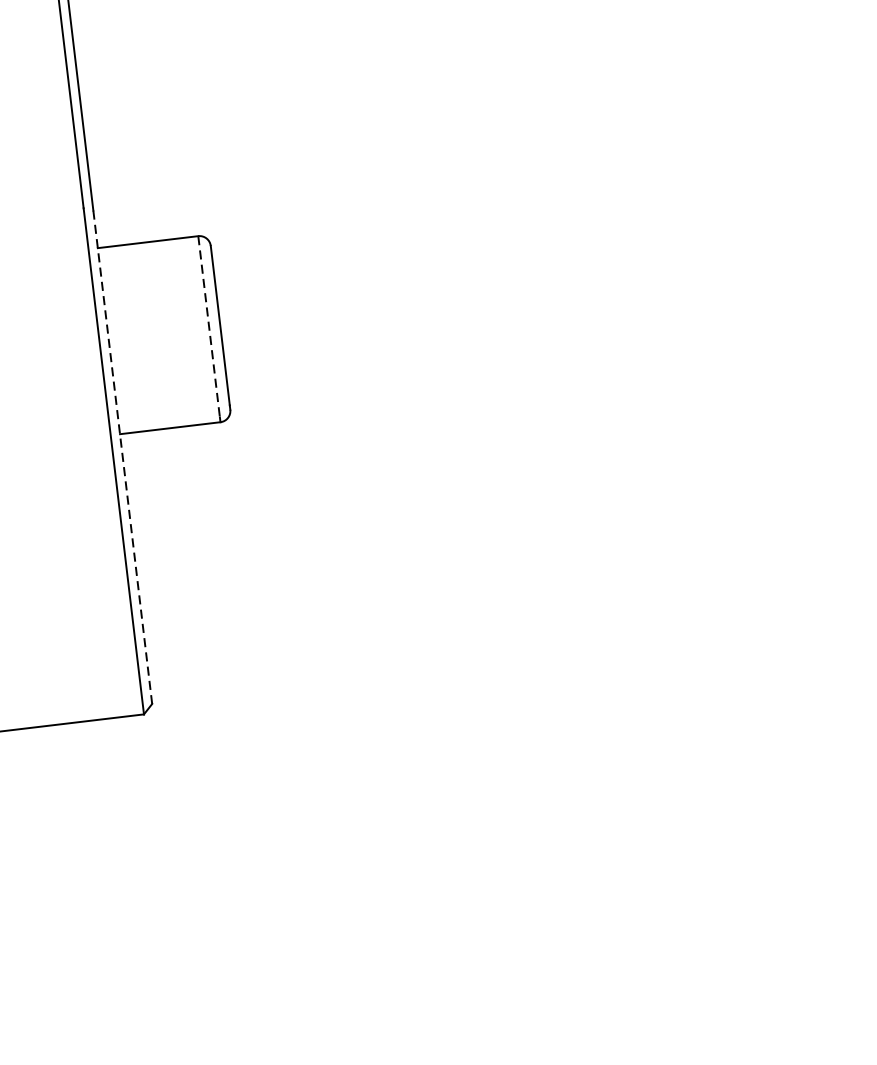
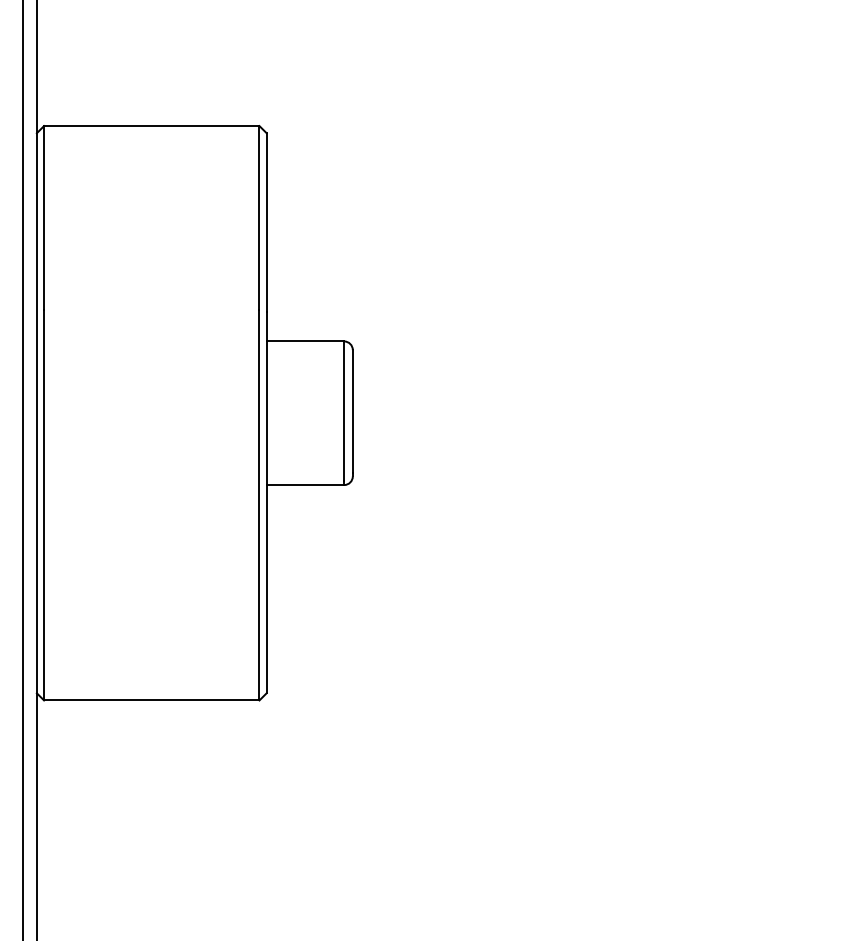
line: (209, 326) -> (344, 411), dashed -> solid
line: (122, 458) -> (266, 503), dashed -> solid

